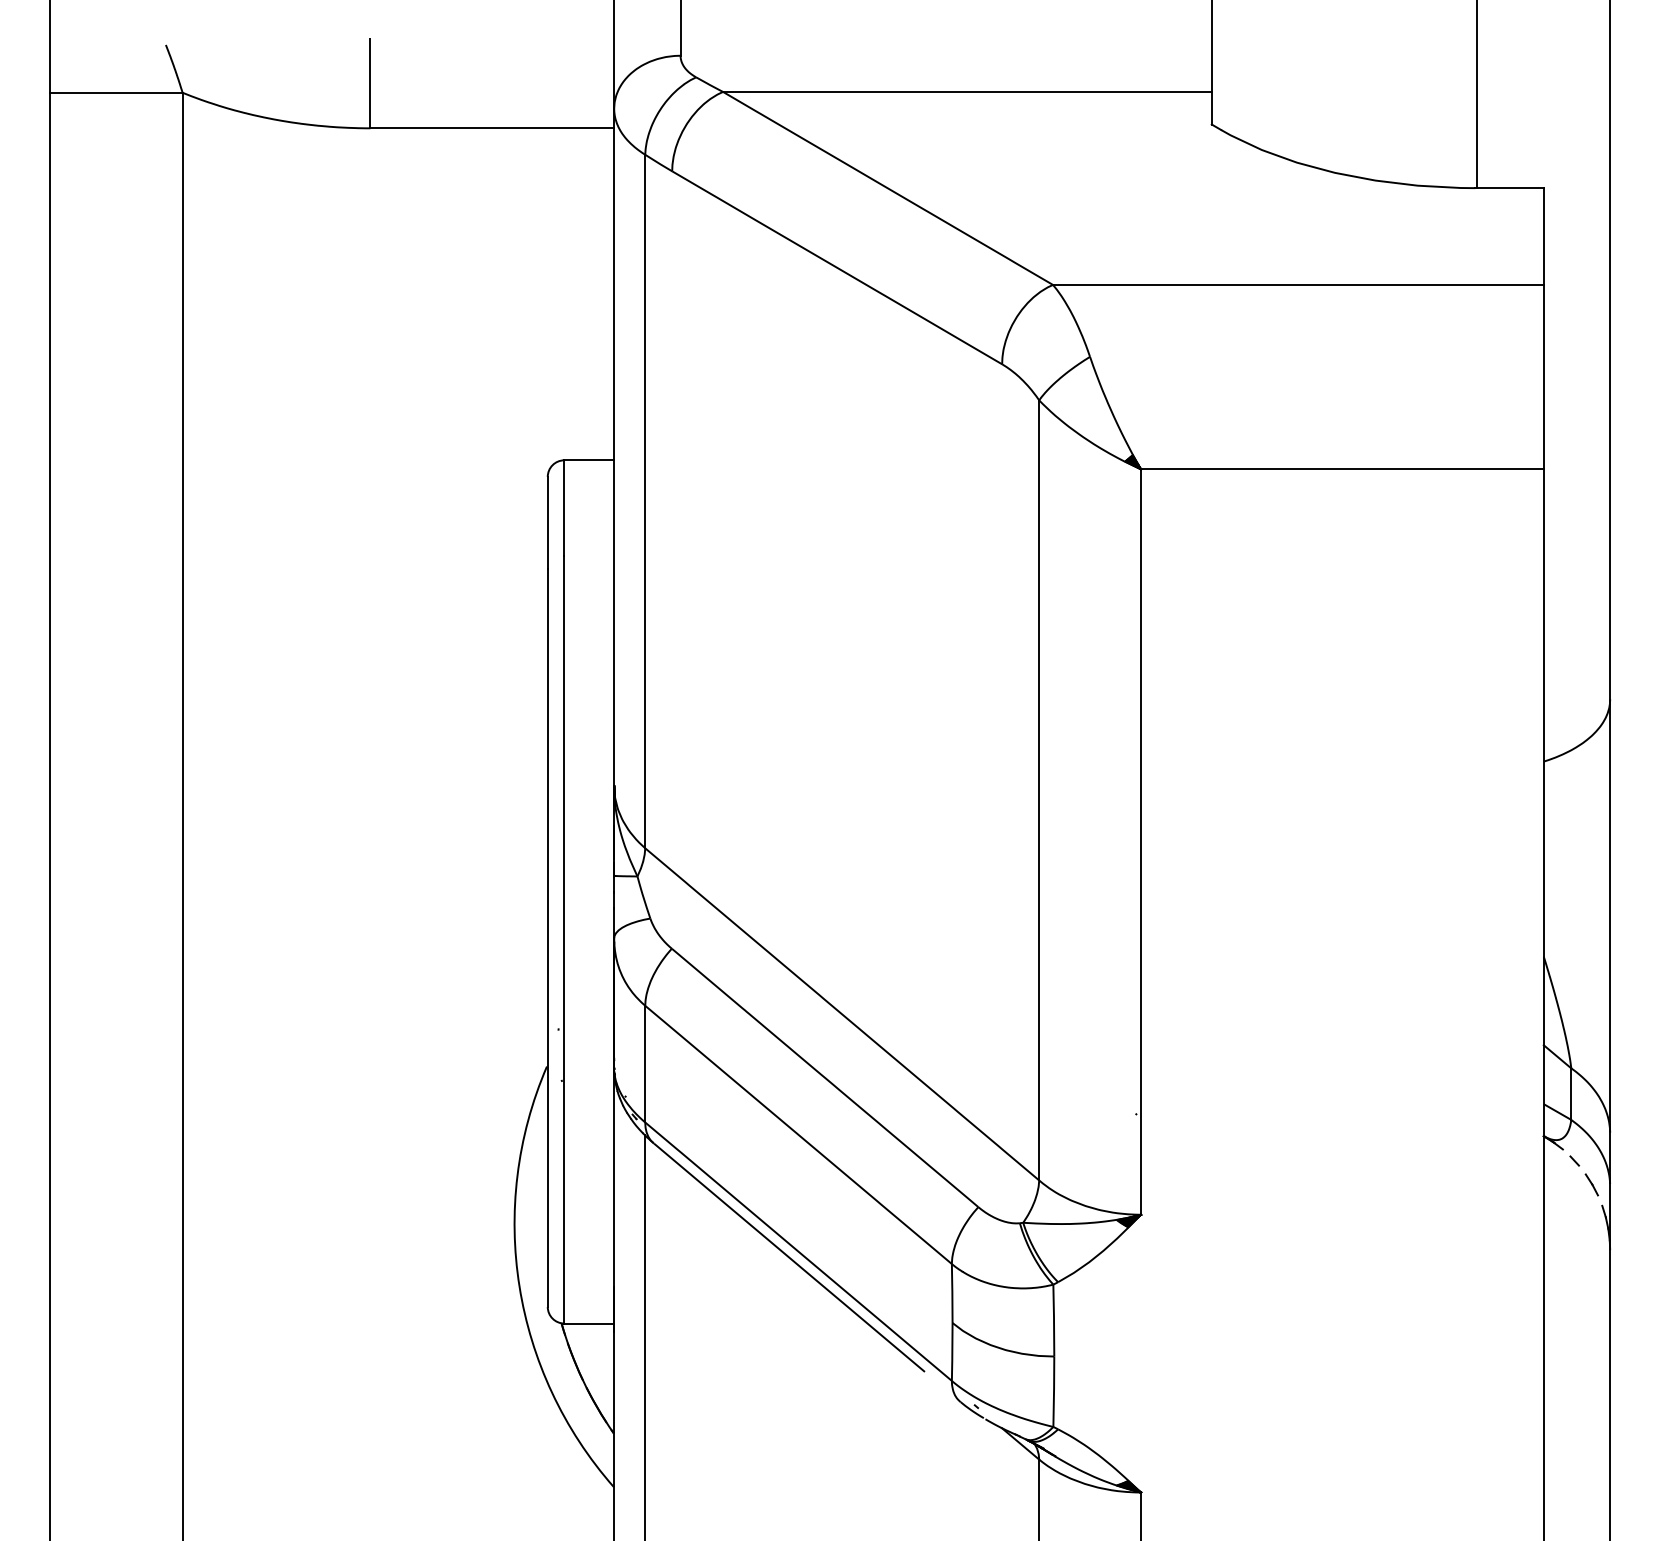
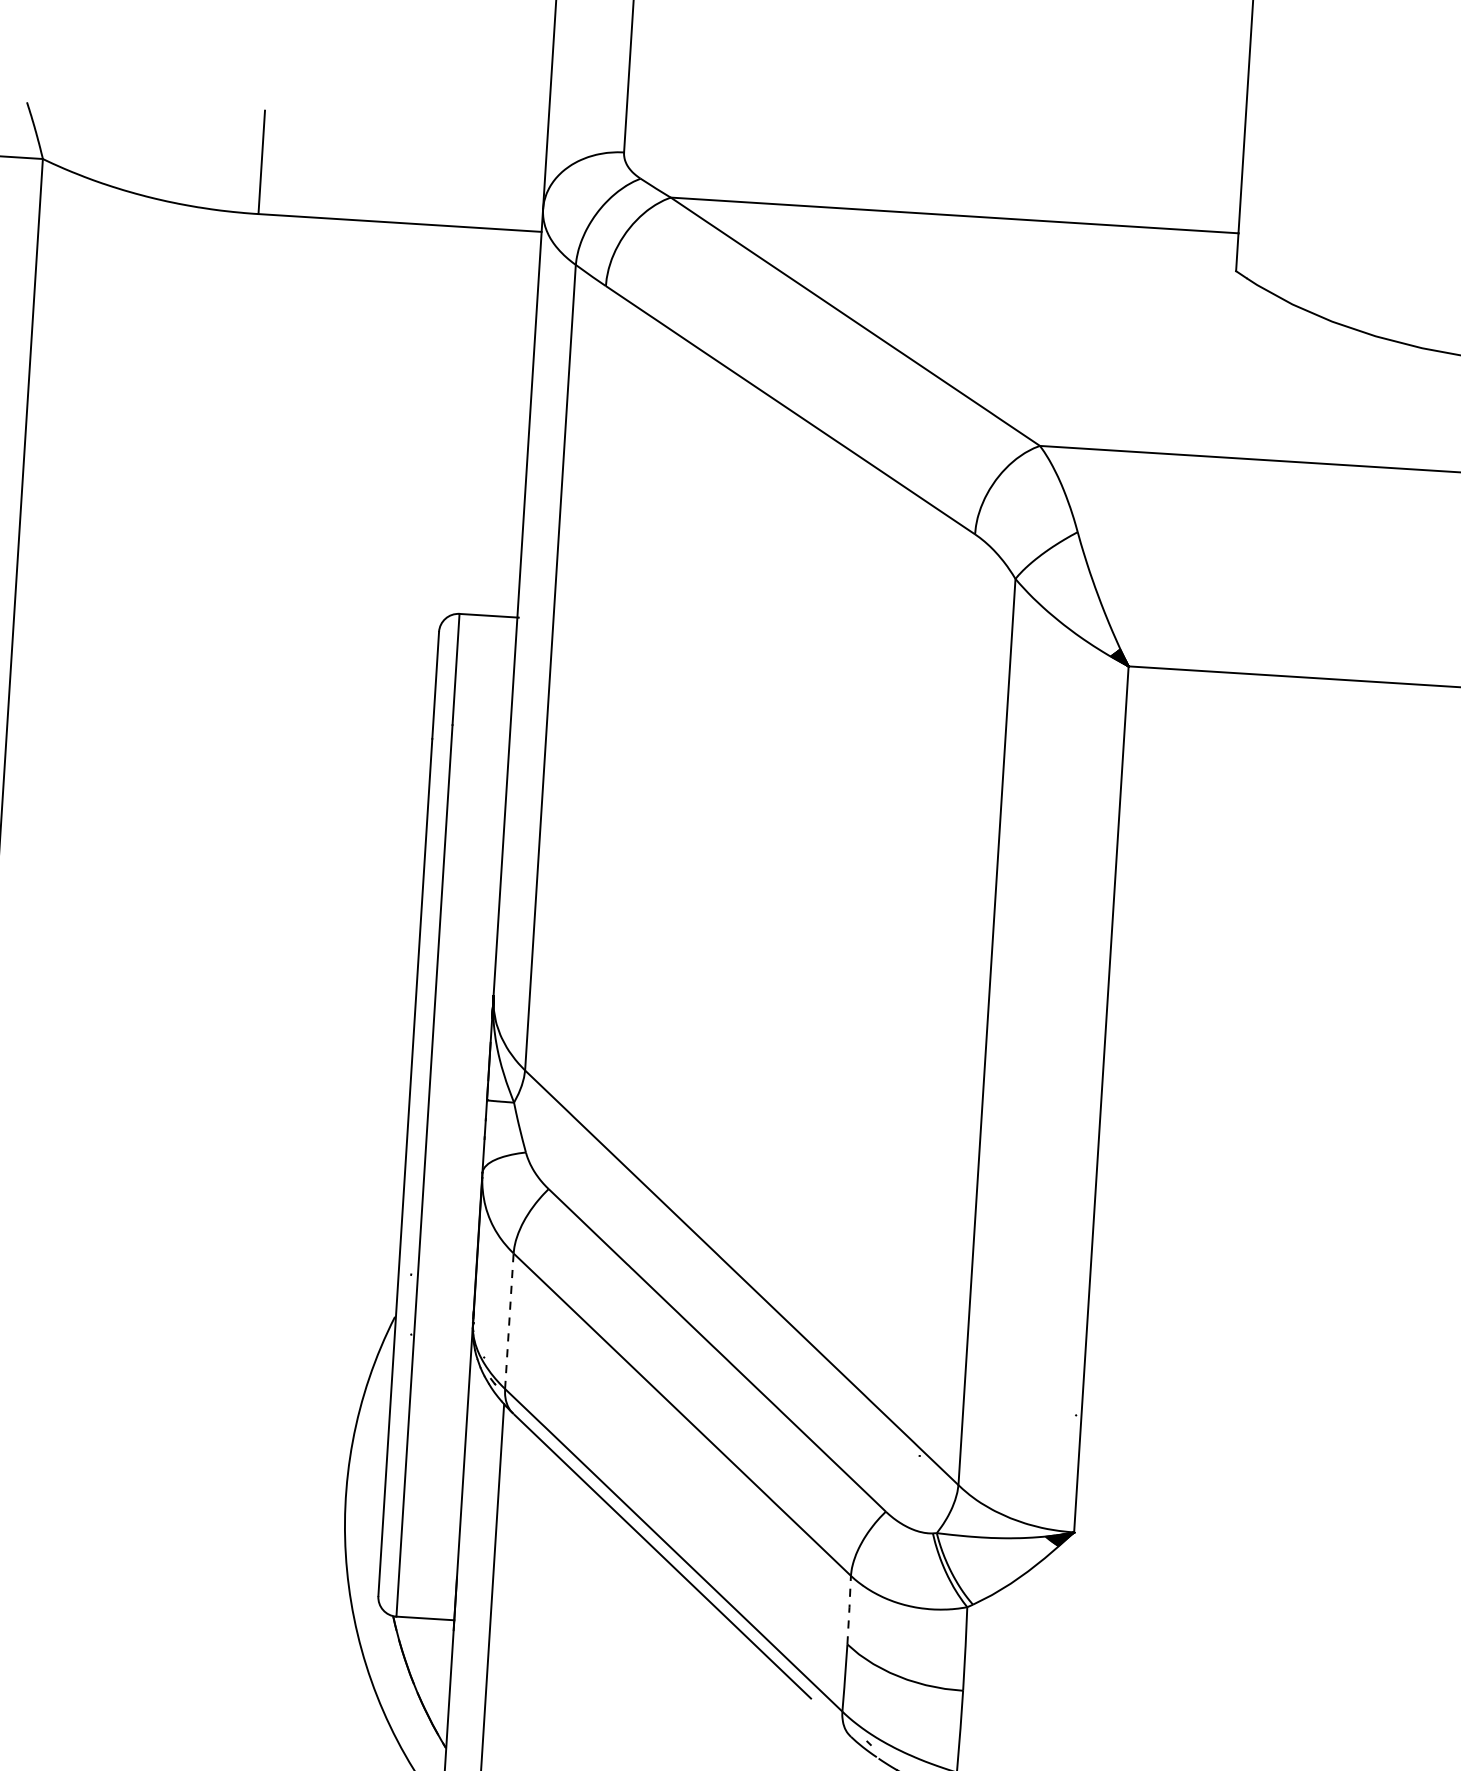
line: (645, 1063) -> (509, 1320), solid -> dashed
line: (952, 1291) -> (849, 1607), solid -> dashed

